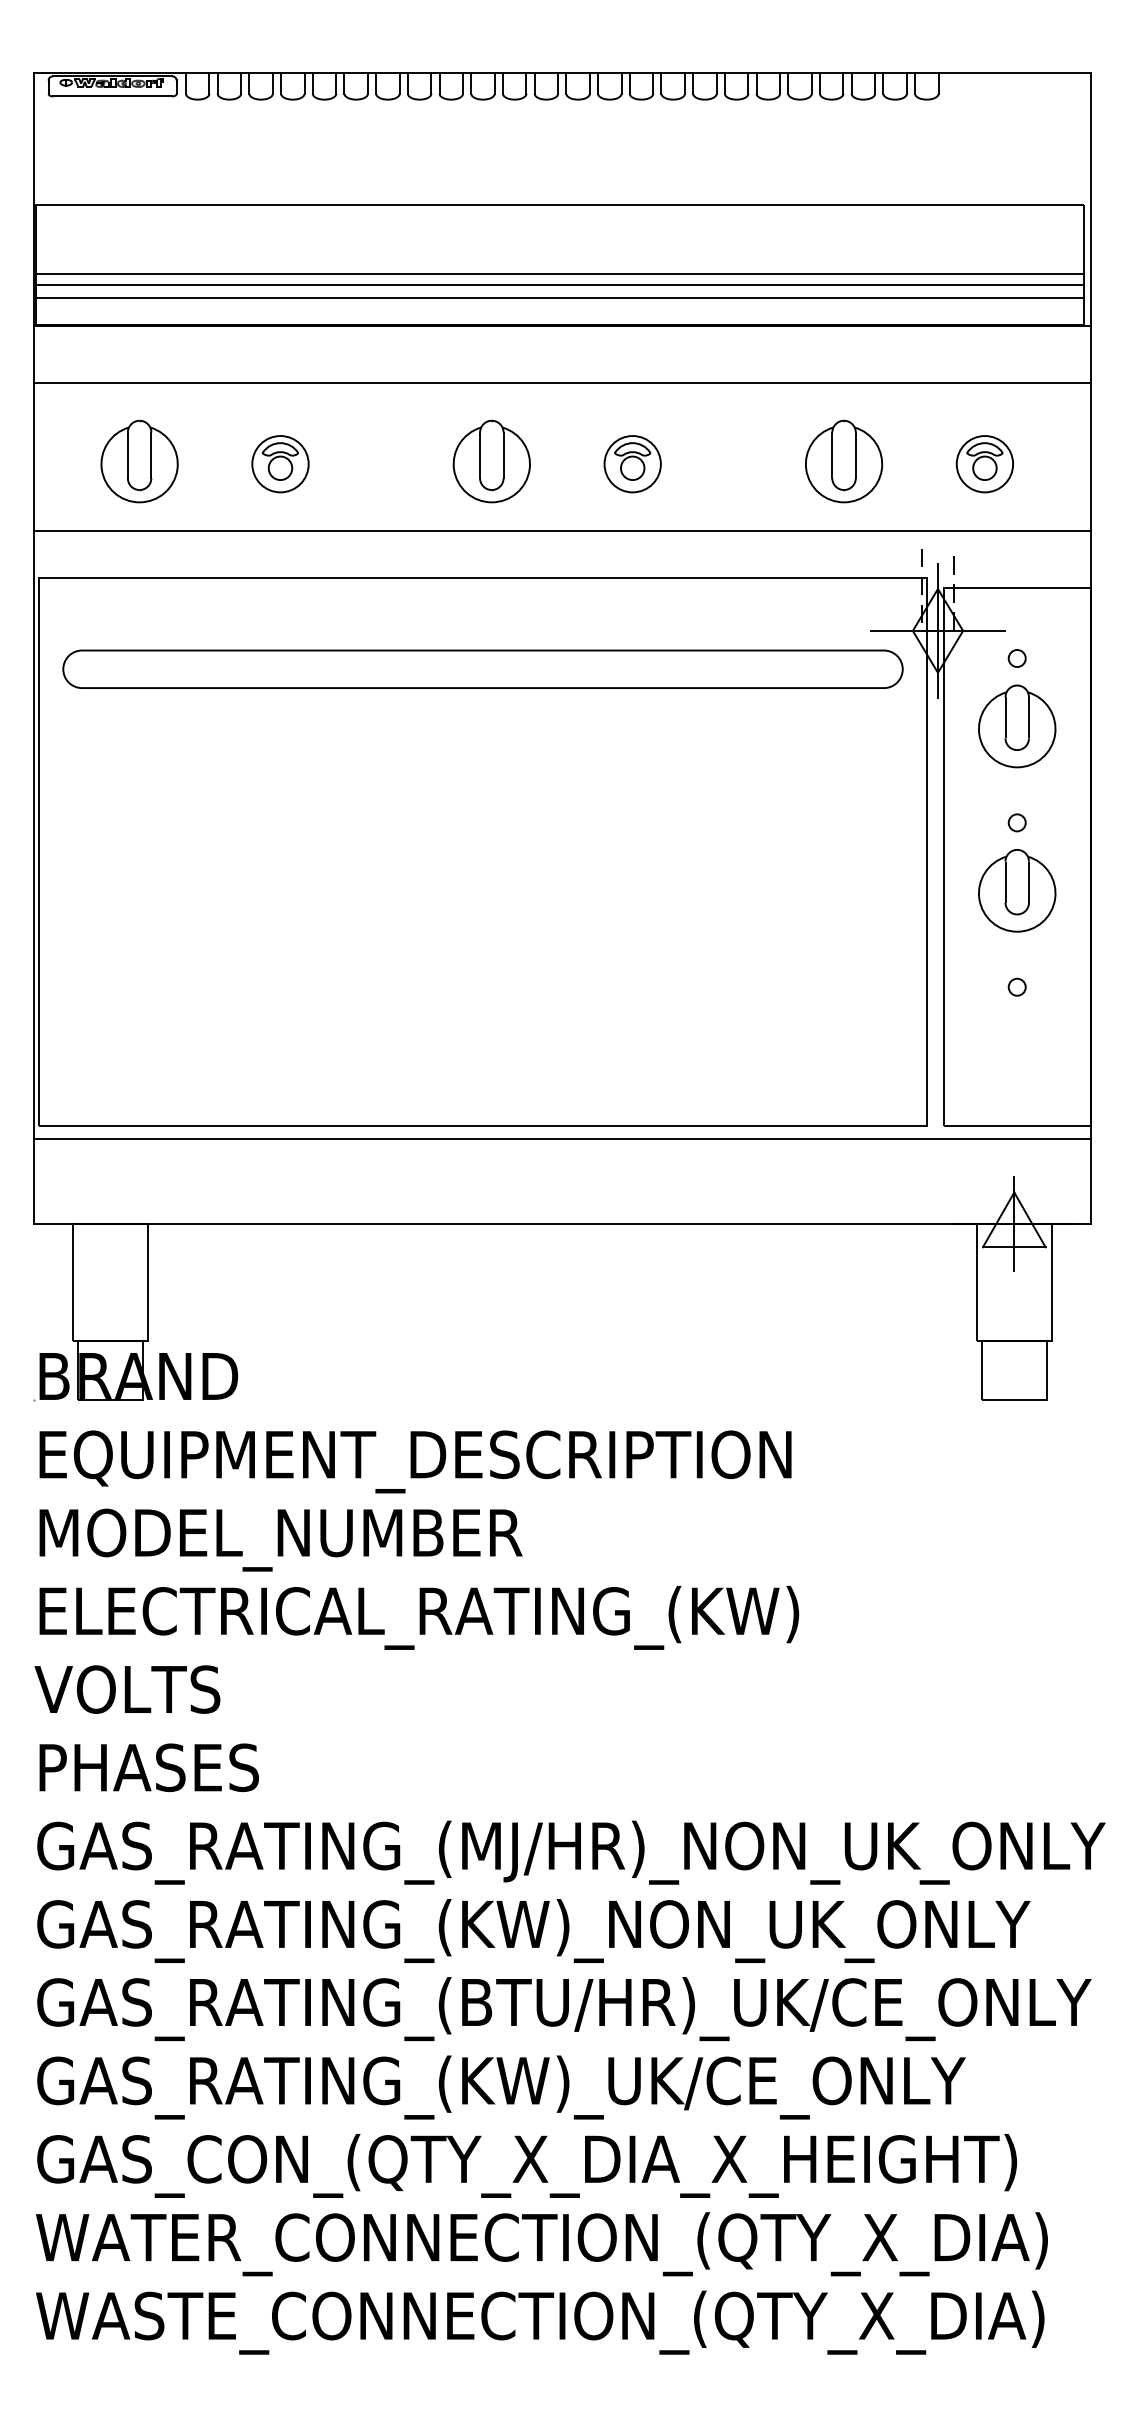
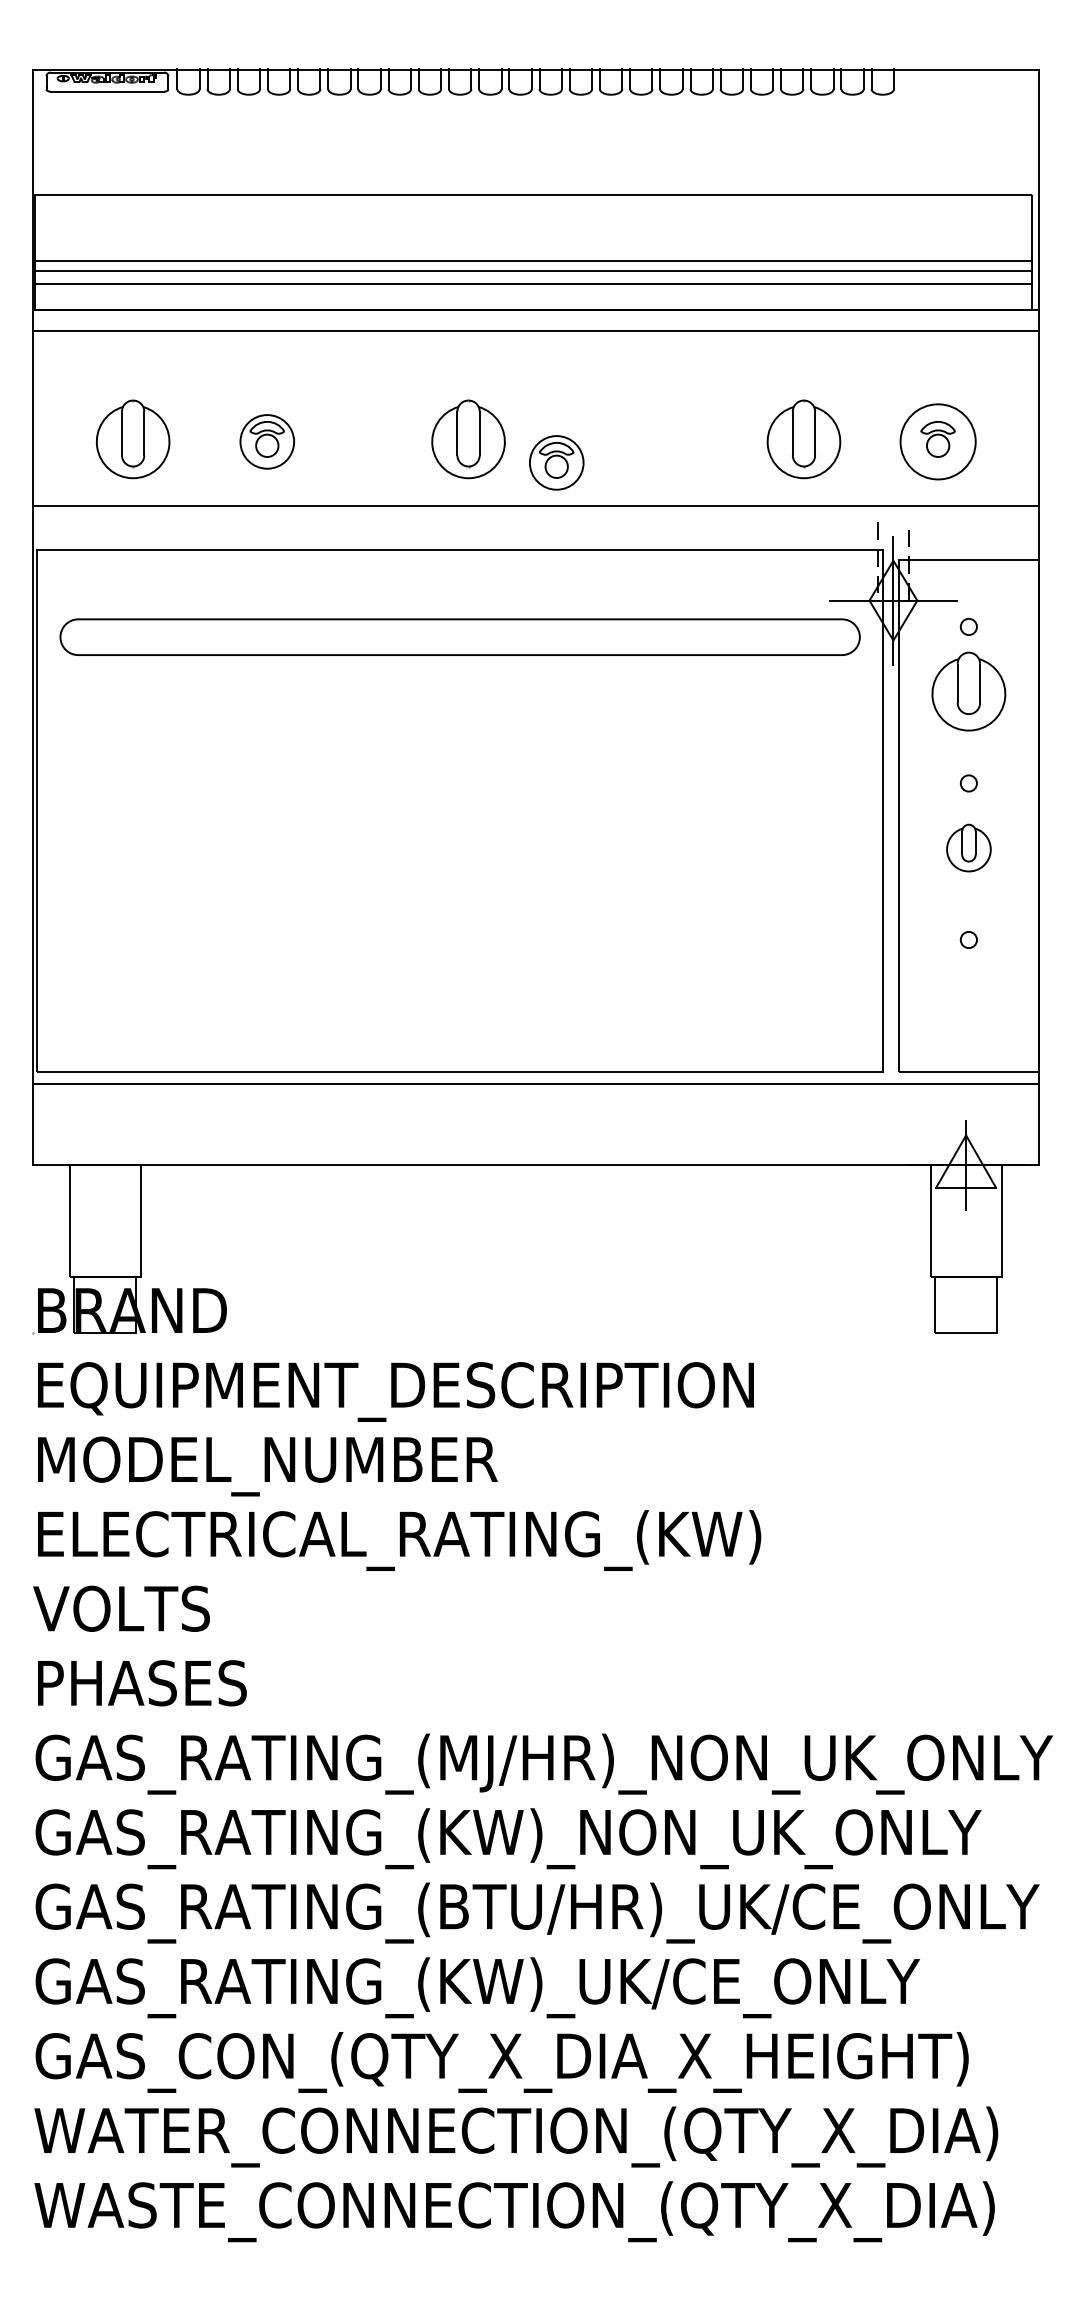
line: (562, 382) -> (535, 330), moved
part: (632, 463) -> (556, 462), moved
circle: (984, 463) -> (937, 441), size x1.4
part: (1016, 890) -> (968, 847), size x0.6

